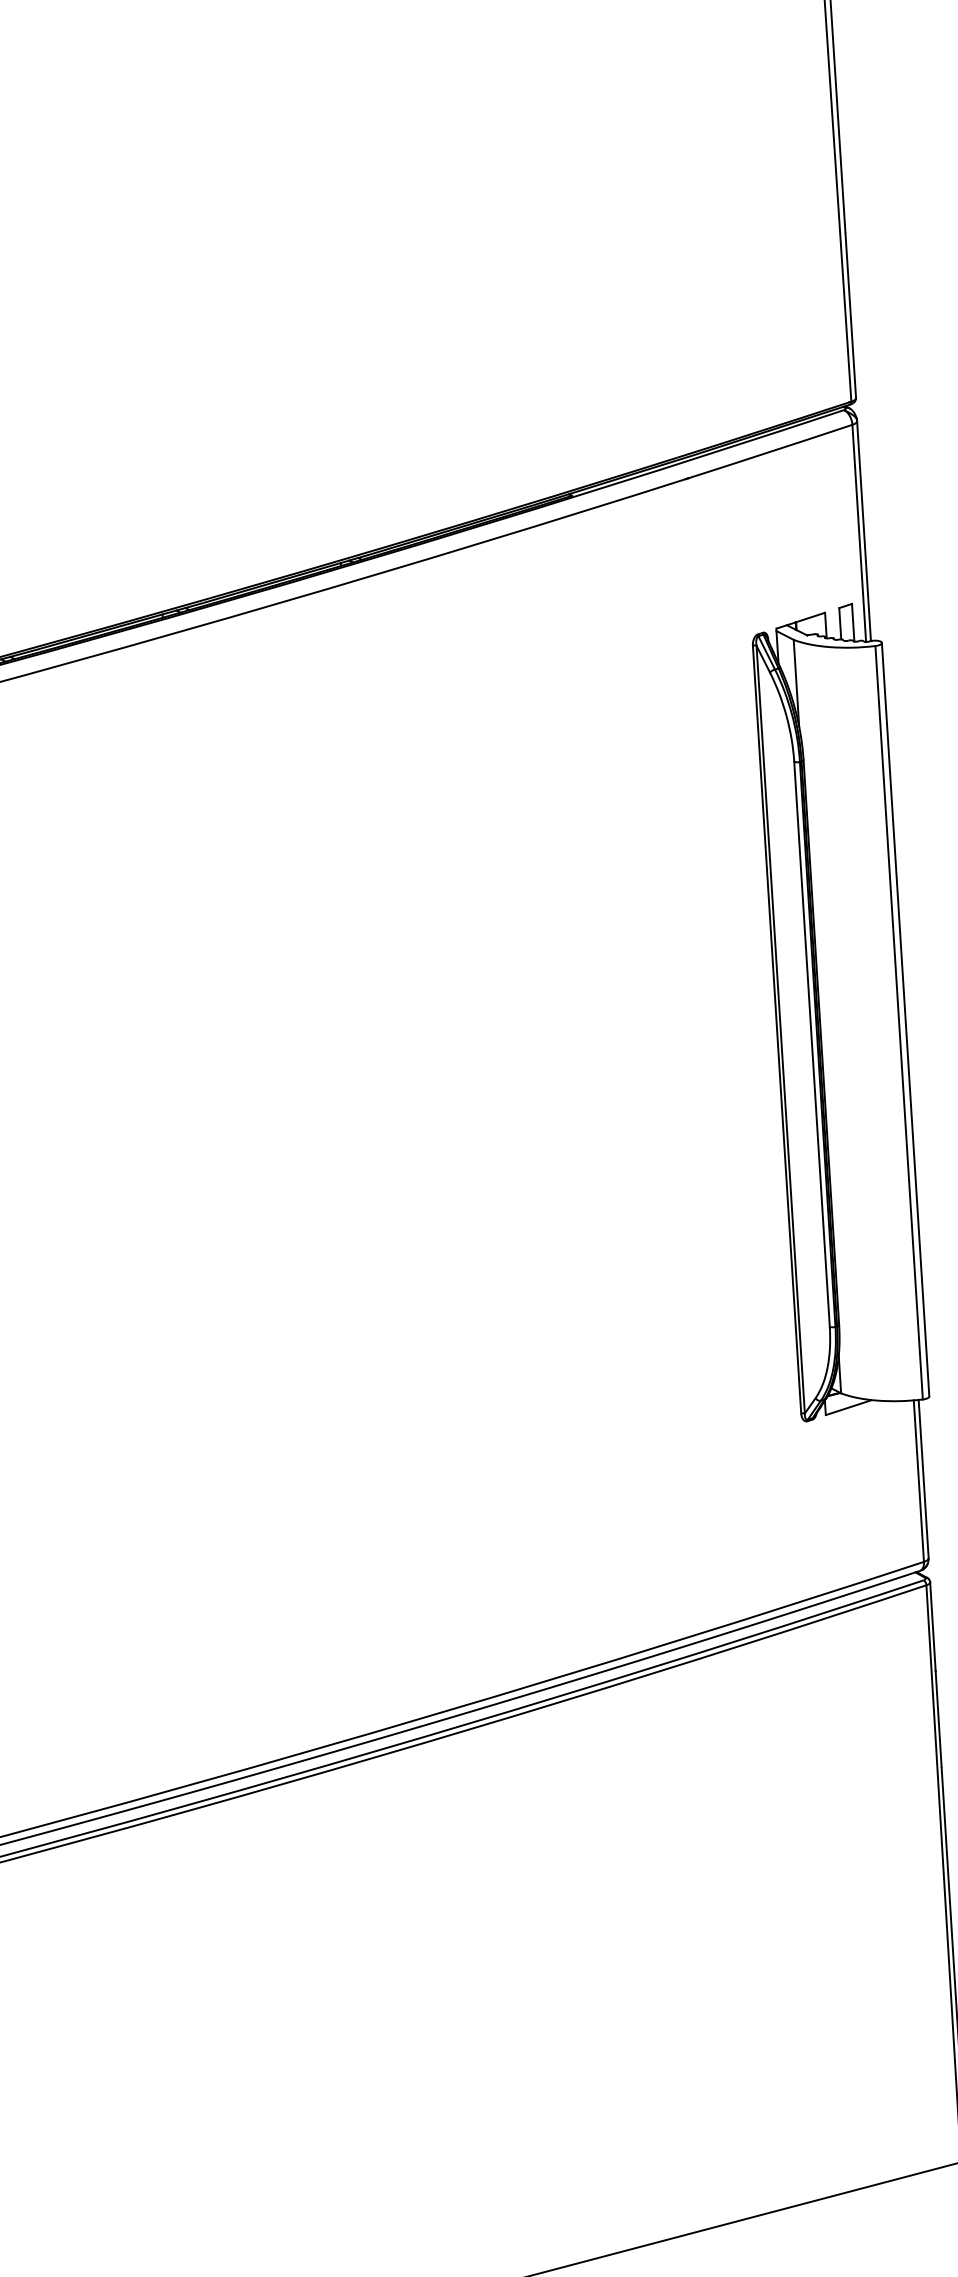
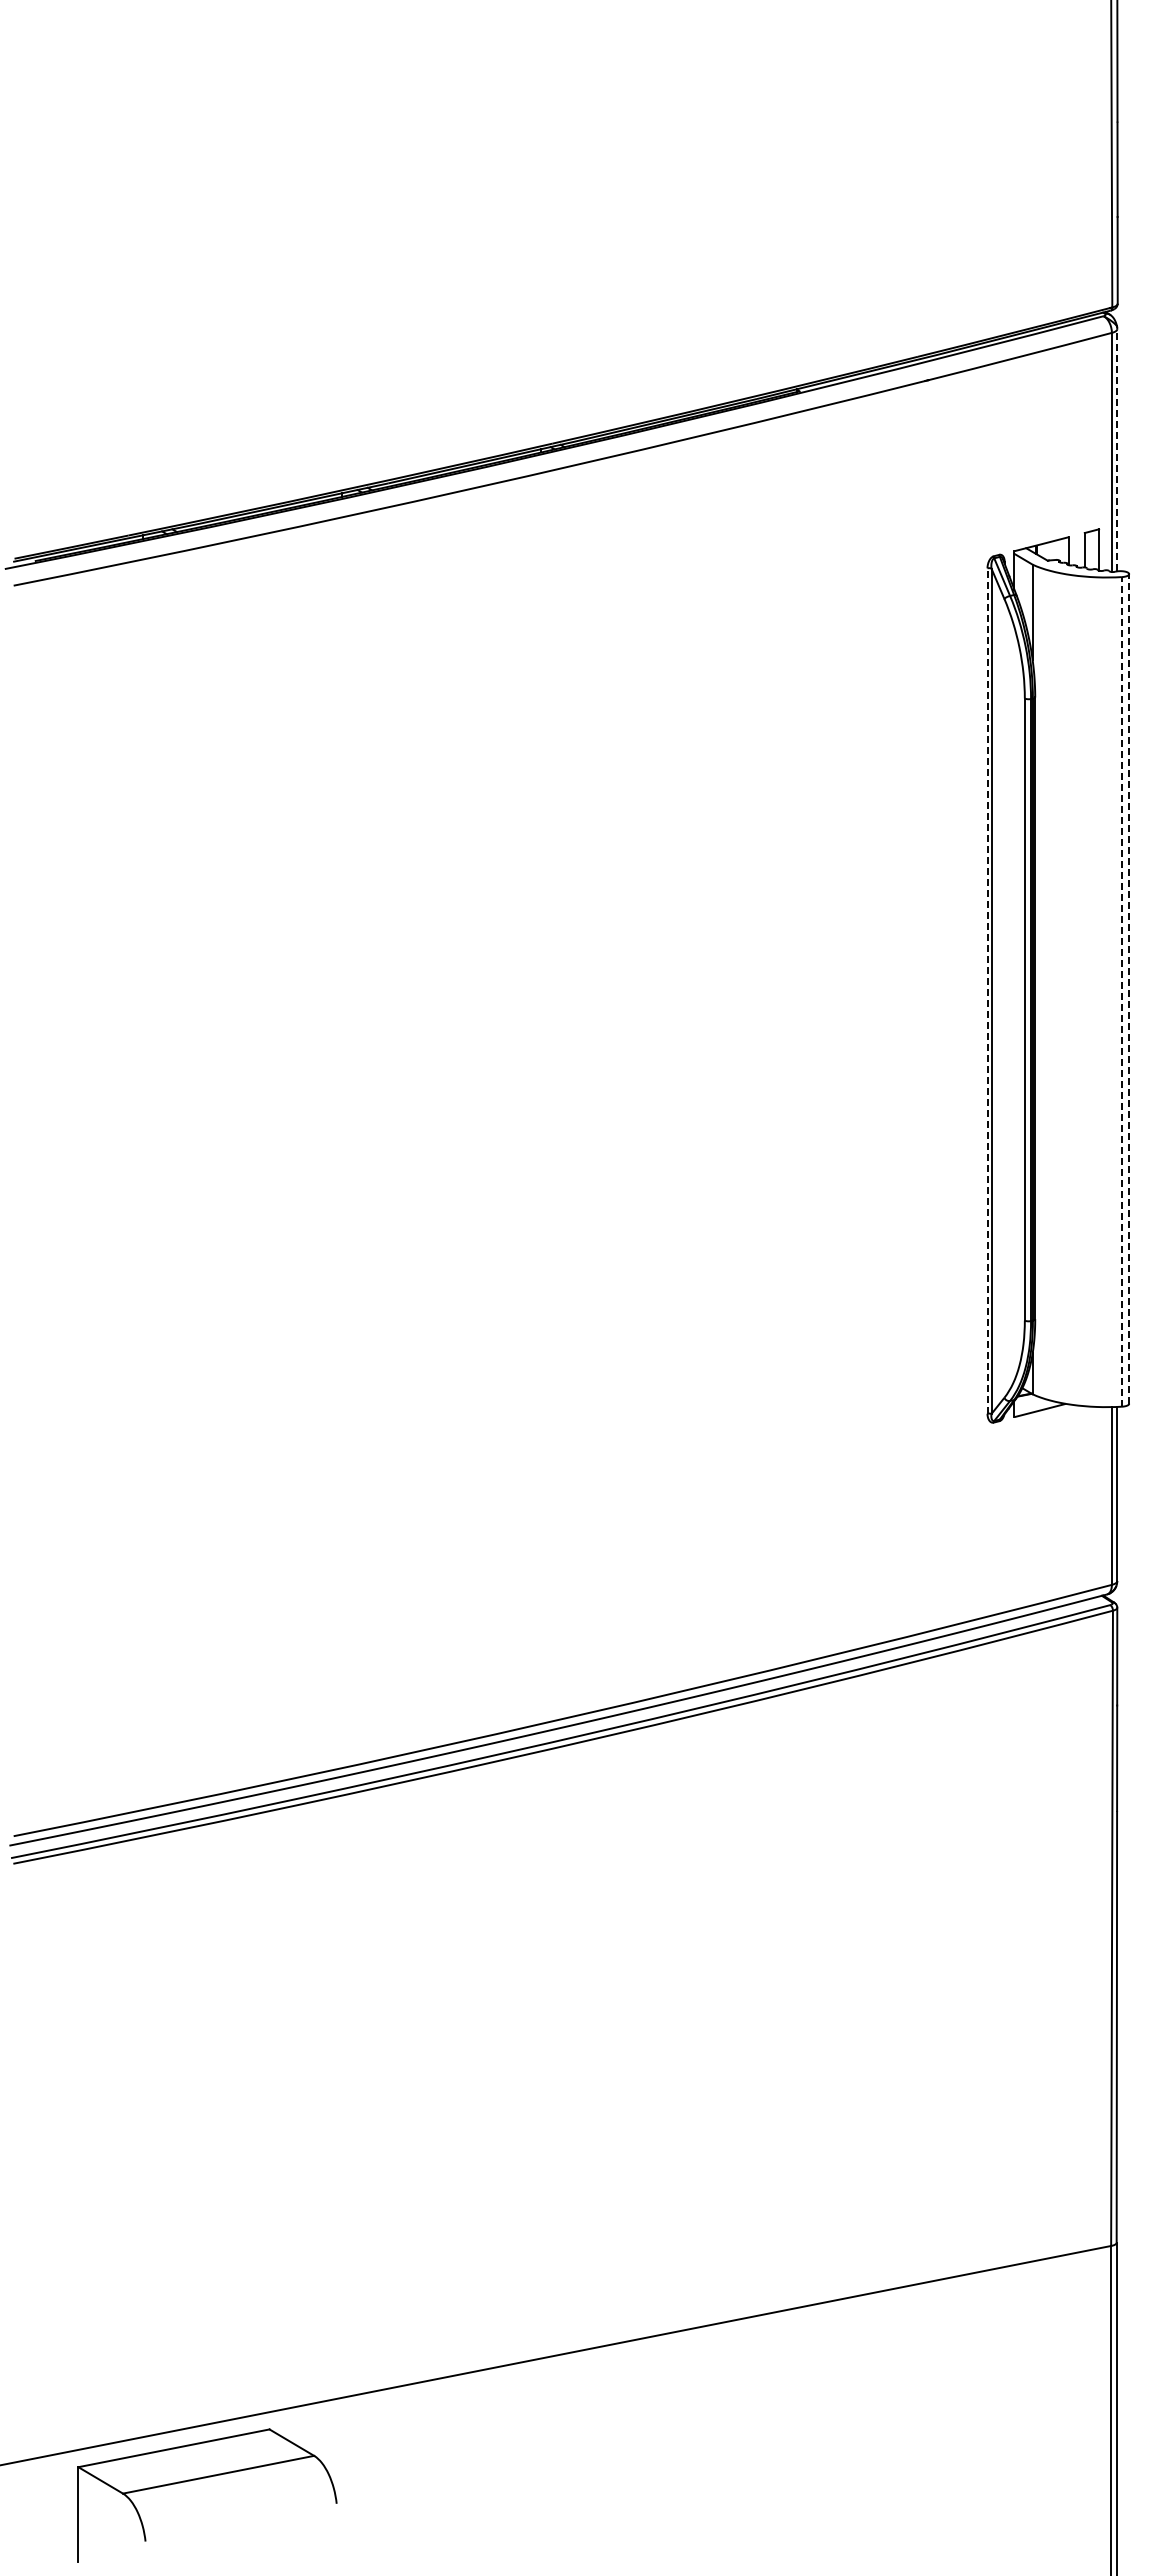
line: (864, 530) -> (1117, 449), solid -> dashed
line: (905, 1019) -> (1129, 988), solid -> dashed
line: (898, 1022) -> (1121, 991), solid -> dashed
line: (777, 1030) -> (987, 991), solid -> dashed

